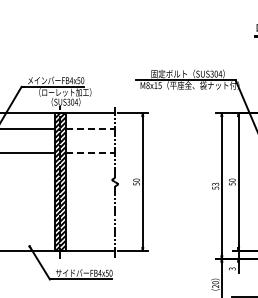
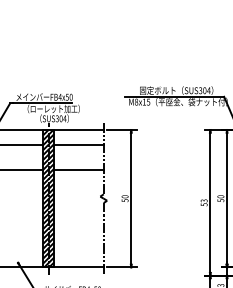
line: (90, 128) -> (79, 145), dashed -> solid
line: (90, 153) -> (79, 170), dashed -> solid

